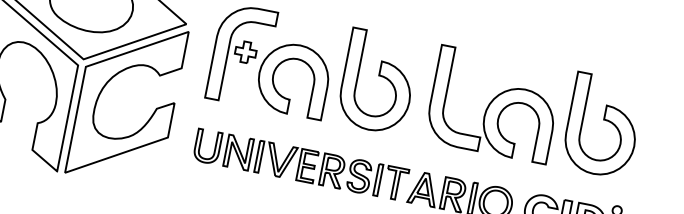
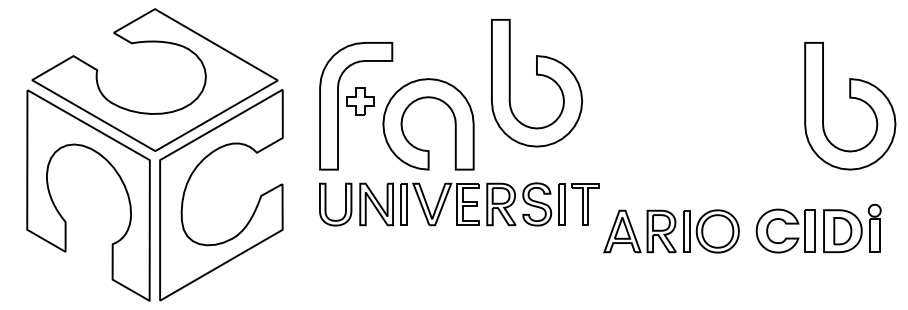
part: (379, 76) -> (537, 75), moved
part: (493, 104) -> (690, 106), removed
part: (604, 120) -> (850, 98), moved
part: (301, 164) -> (459, 204), moved

